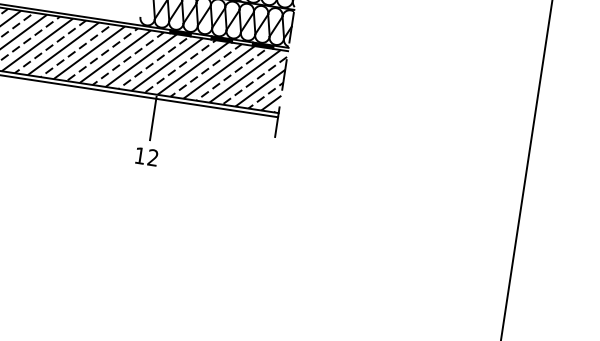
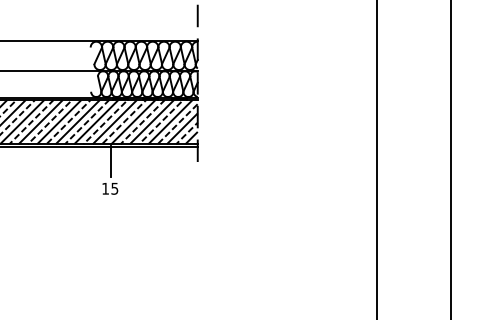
text: (152, 157) -> (114, 188), 12 -> 15

